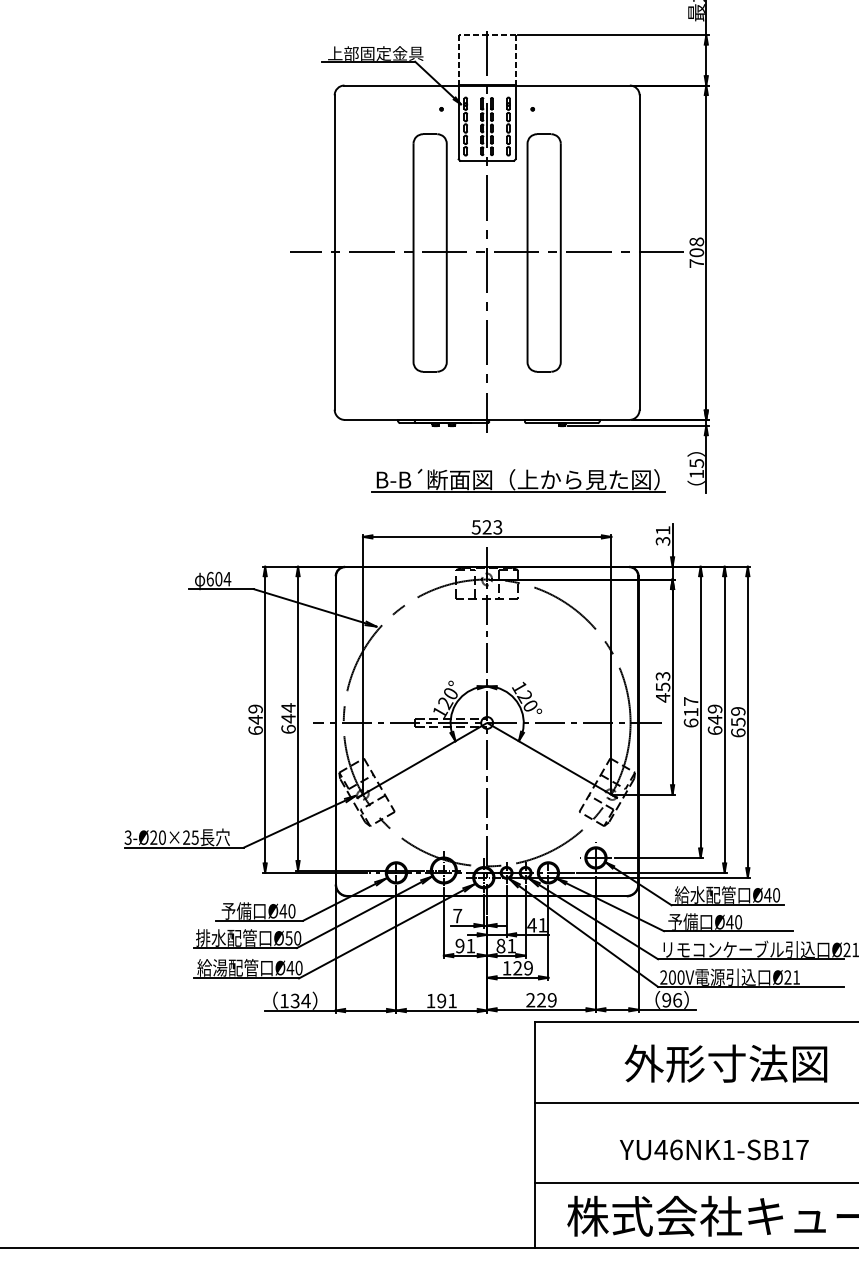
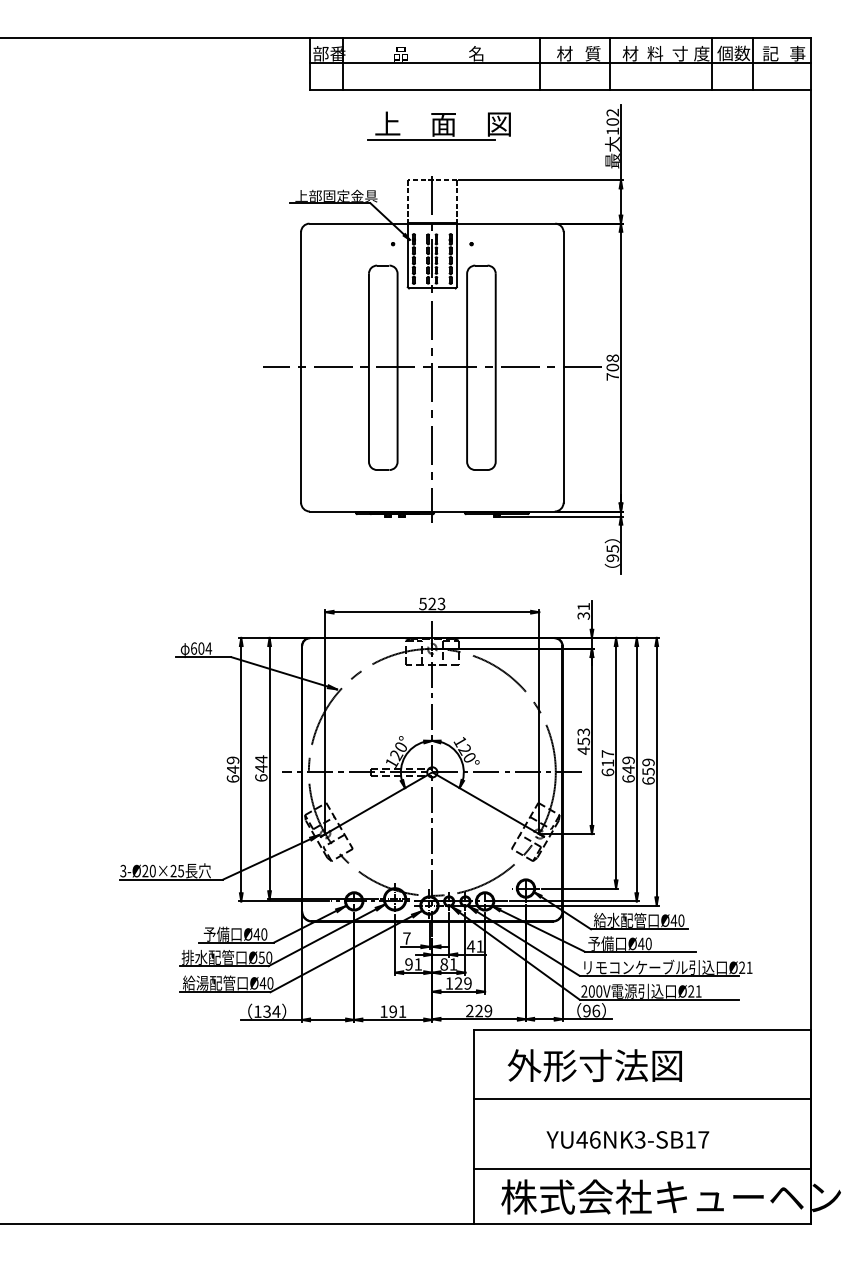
text: (696, 474) -> (612, 558), 15 -> 95
part: (518, 480) -> (459, 563), removed
text: (725, 1063) -> (594, 1065), moved
text: (727, 1149) -> (639, 1139), YU46NK1-SB17 -> YU46NK3-SB17

